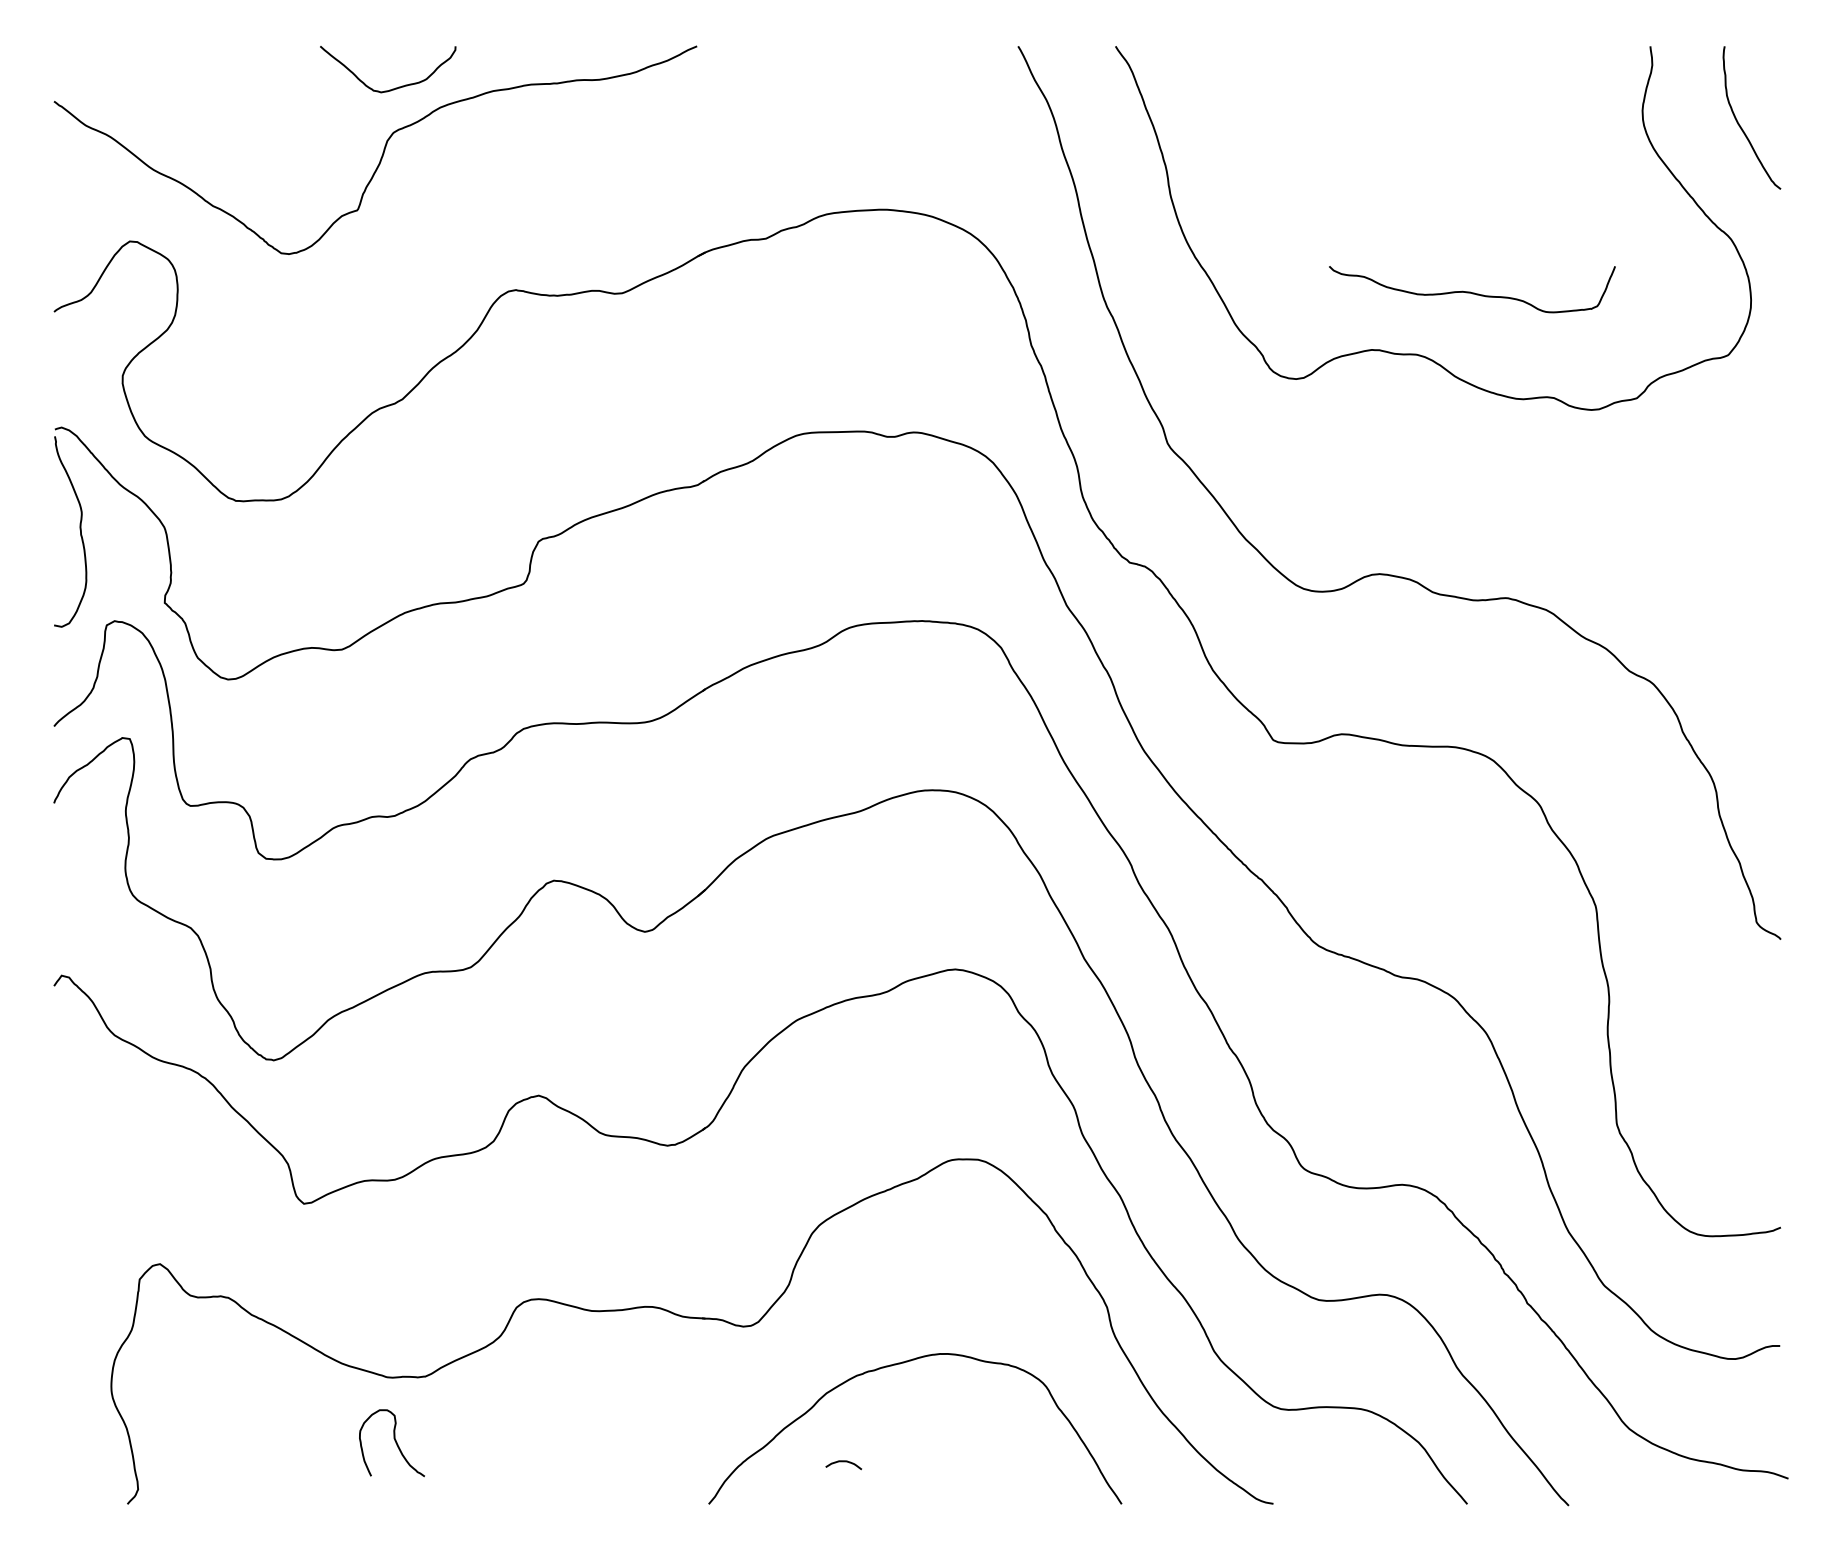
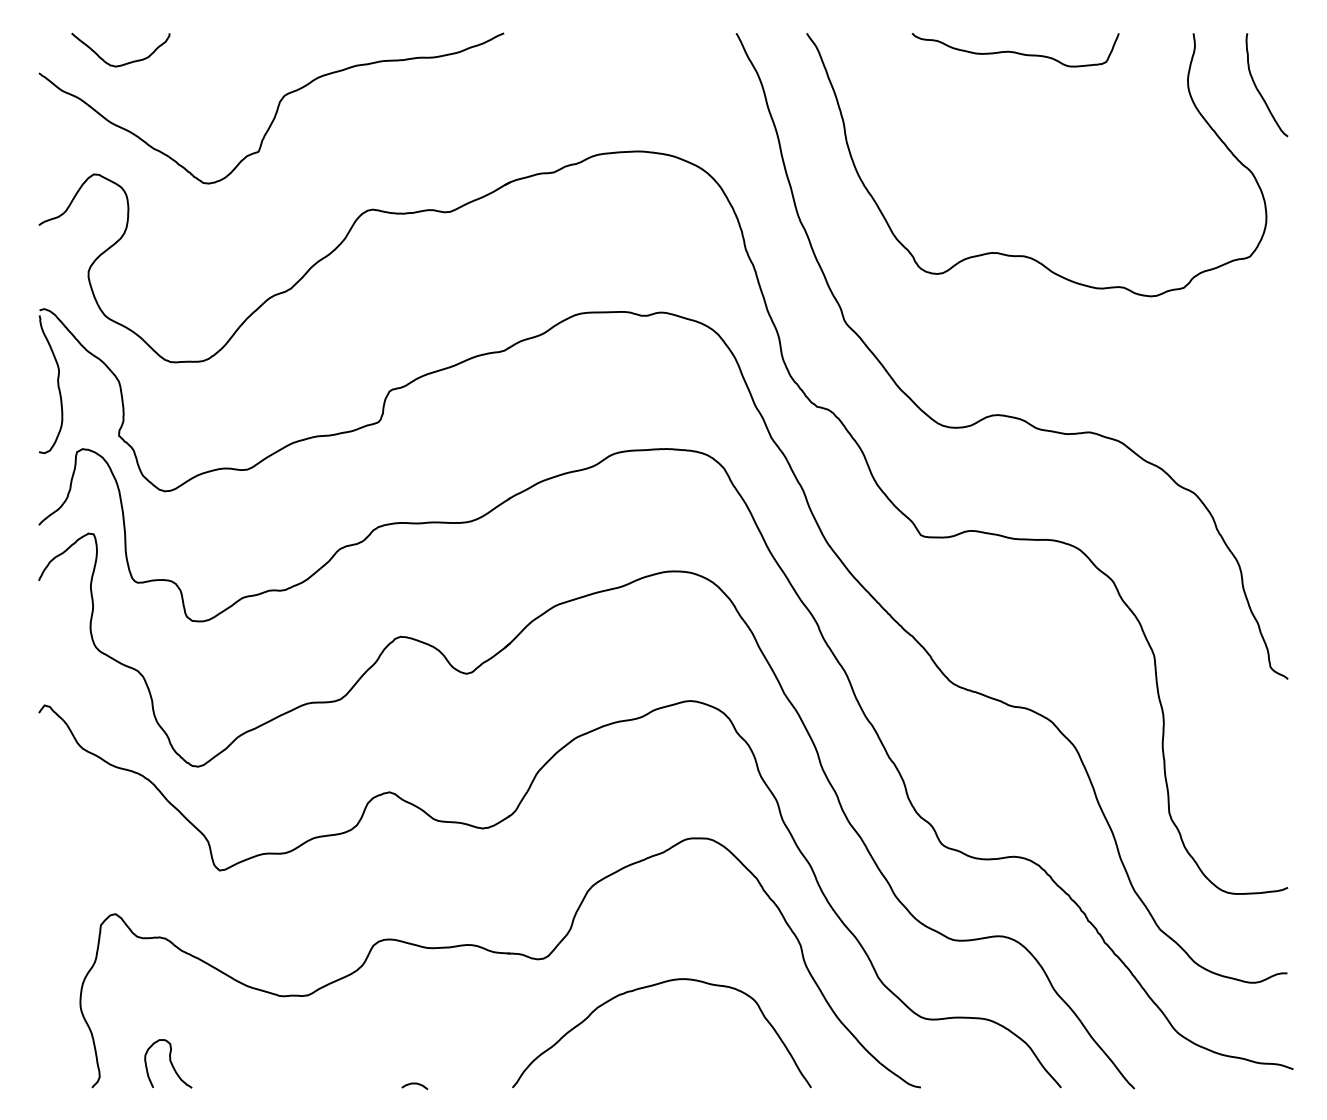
curve: (395, 87) -> (126, 63), moved
curve: (1470, 291) -> (1014, 51), moved
curve: (394, 1441) -> (170, 1062), moved
curve: (843, 1462) -> (414, 1084), moved

